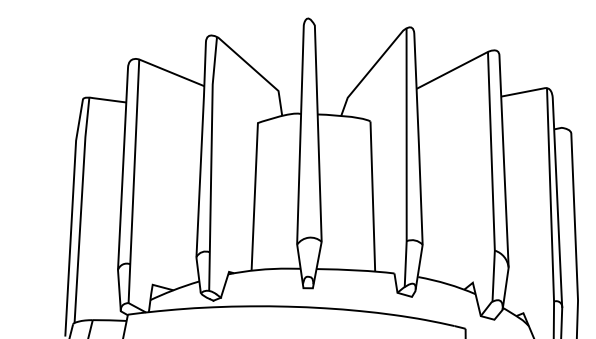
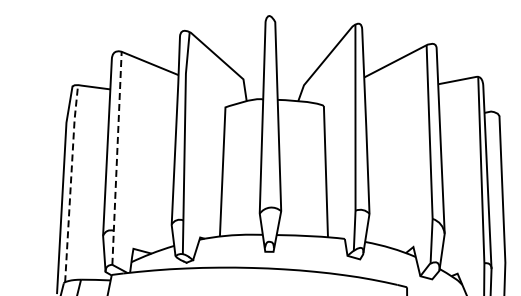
line: (134, 181) -> (117, 158), solid -> dashed
line: (80, 208) -> (70, 182), solid -> dashed

